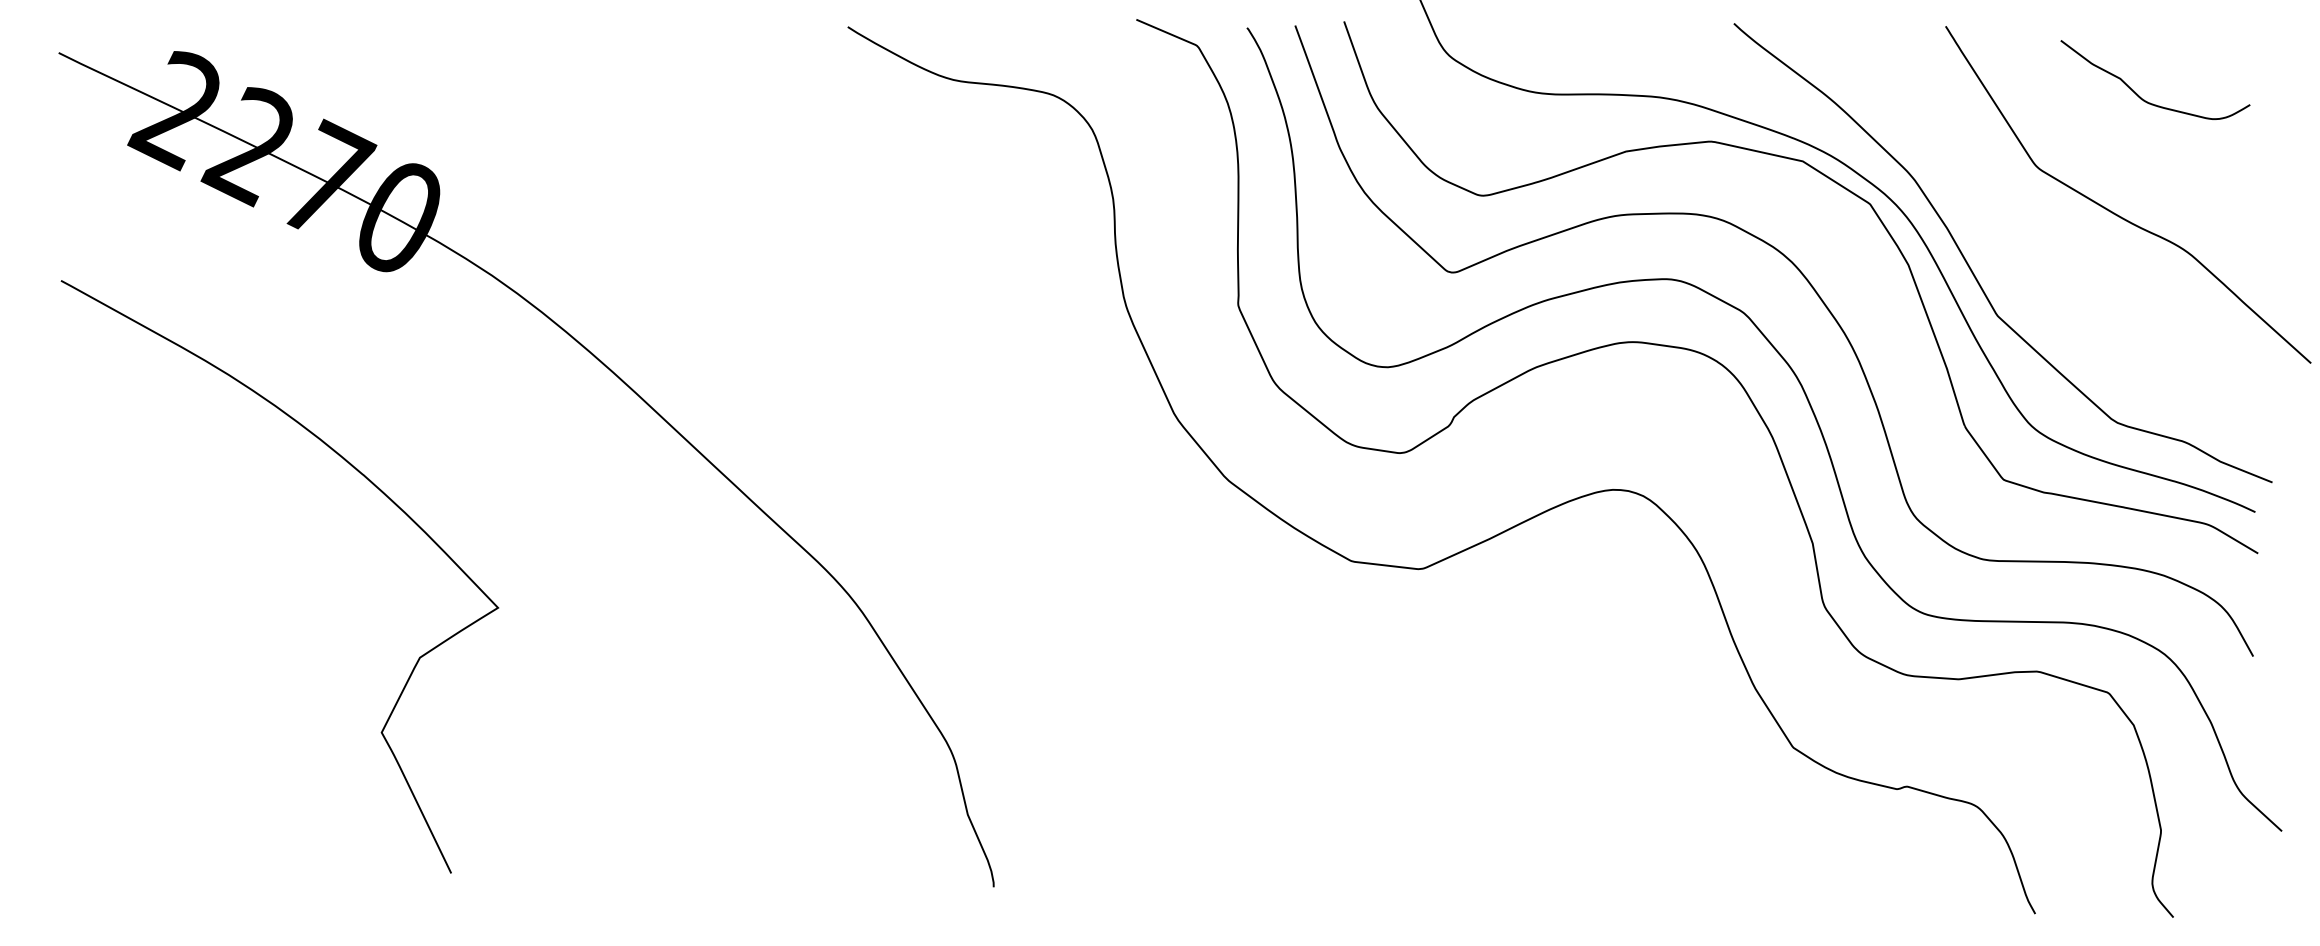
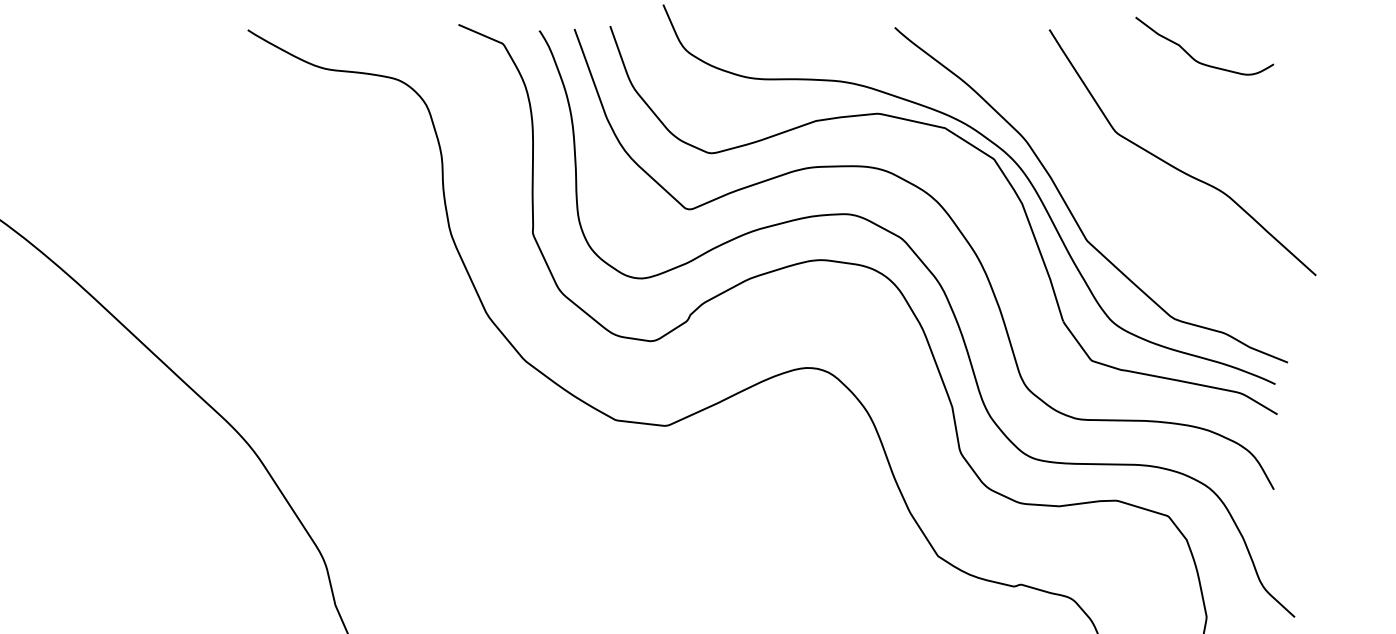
curve: (2139, 95) -> (1193, 57), moved

